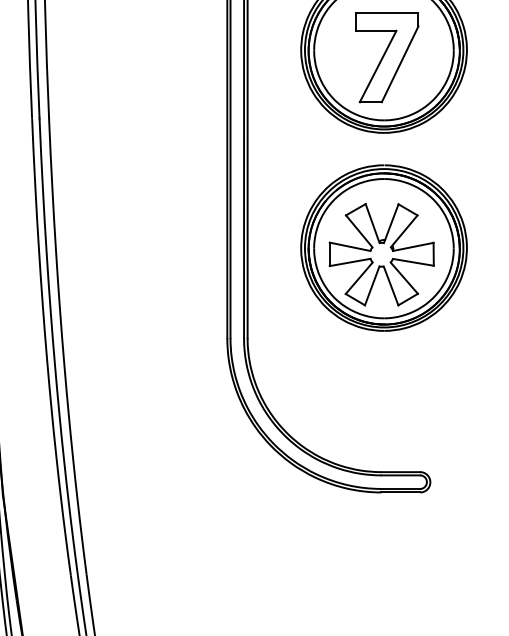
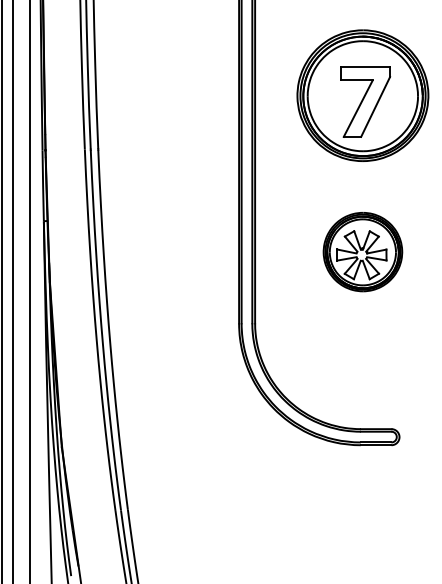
part: (383, 247) -> (362, 251), size x0.6

